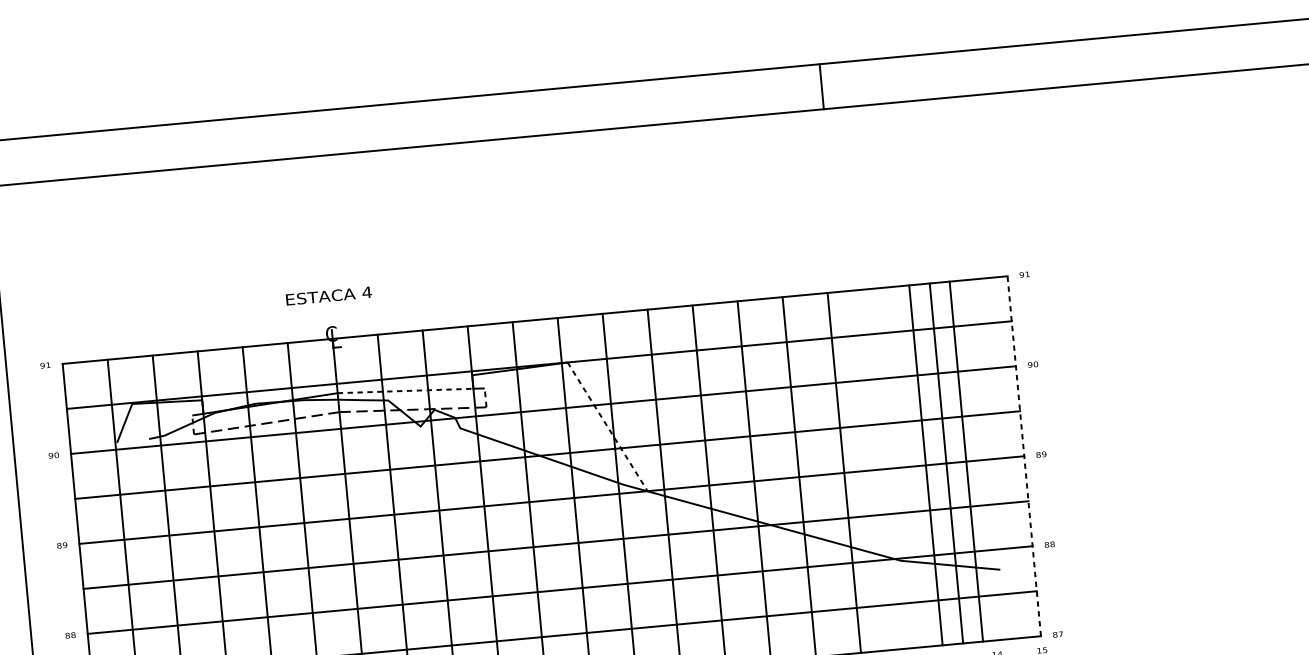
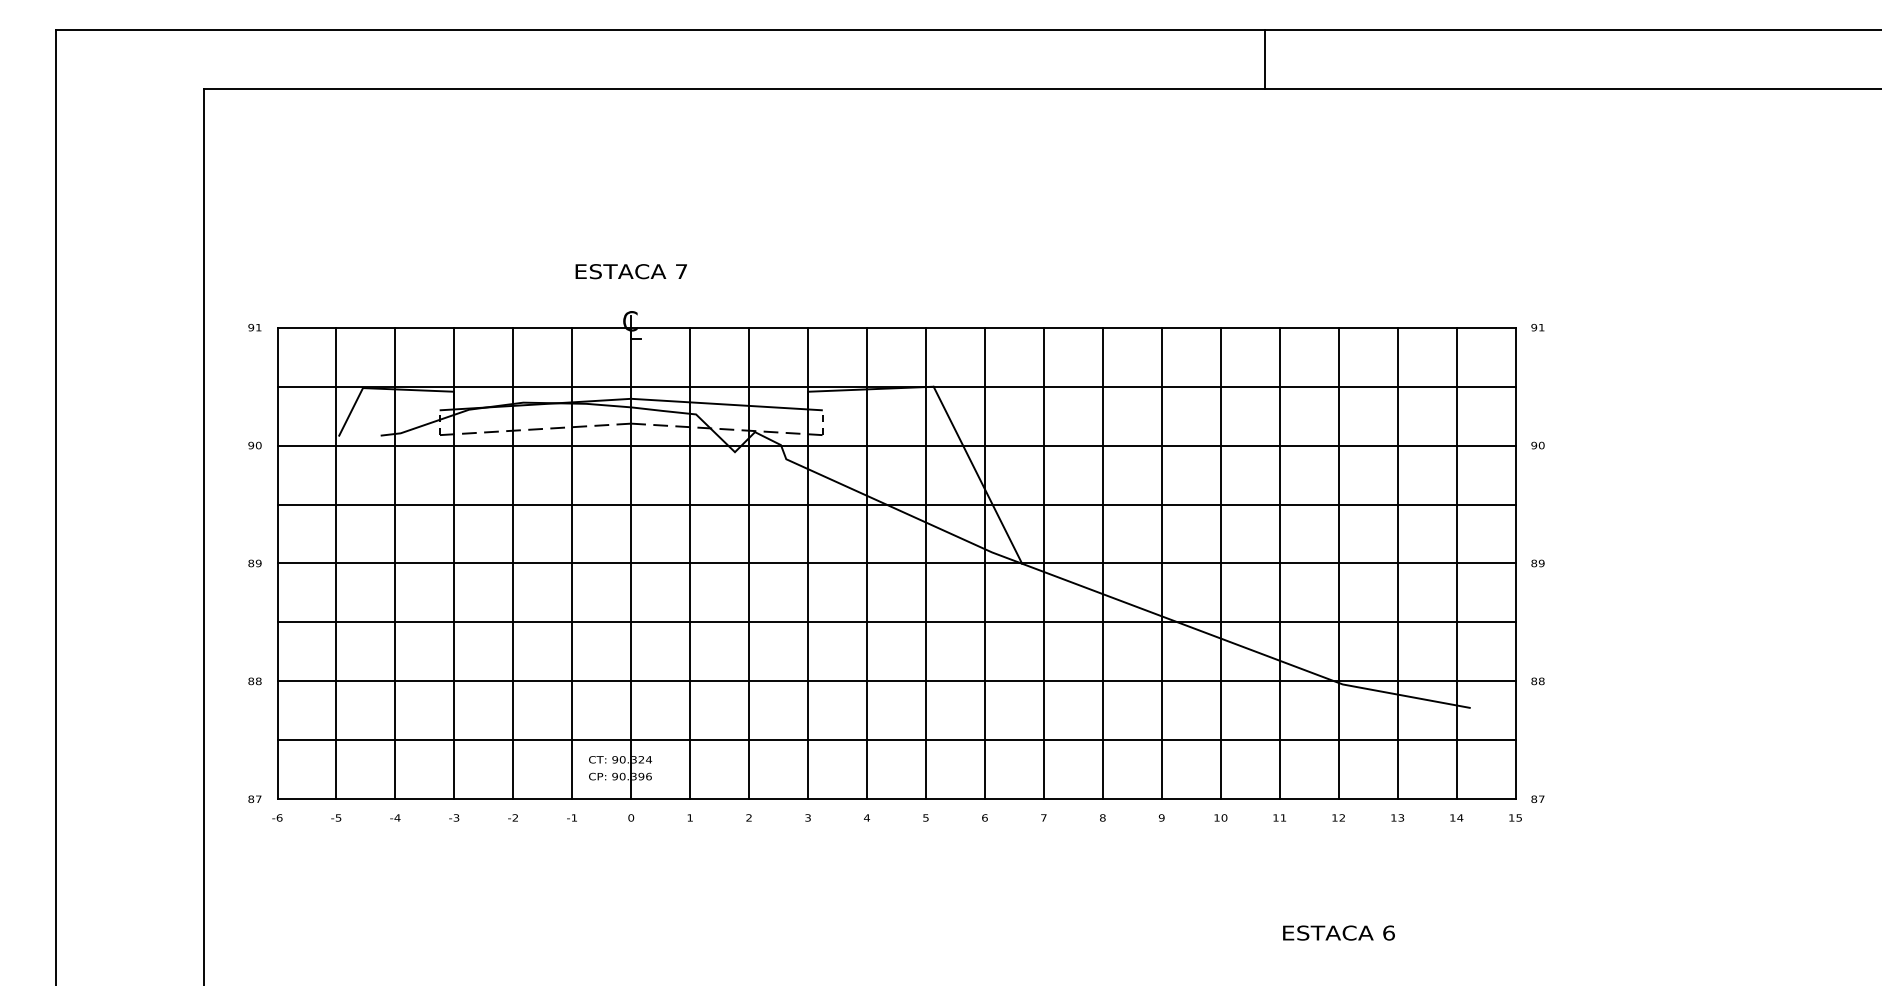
line: (821, 86) -> (1264, 58), moved
text: (367, 292) -> (681, 271), 4 -> 7
line: (405, 391) -> (719, 404), dashed -> solid
line: (607, 427) -> (977, 475), dashed -> solid
line: (1024, 456) -> (1515, 563), dashed -> solid
line: (966, 461) -> (1397, 563), moved
line: (946, 463) -> (1456, 563), moved
line: (925, 465) -> (1338, 563), moved

